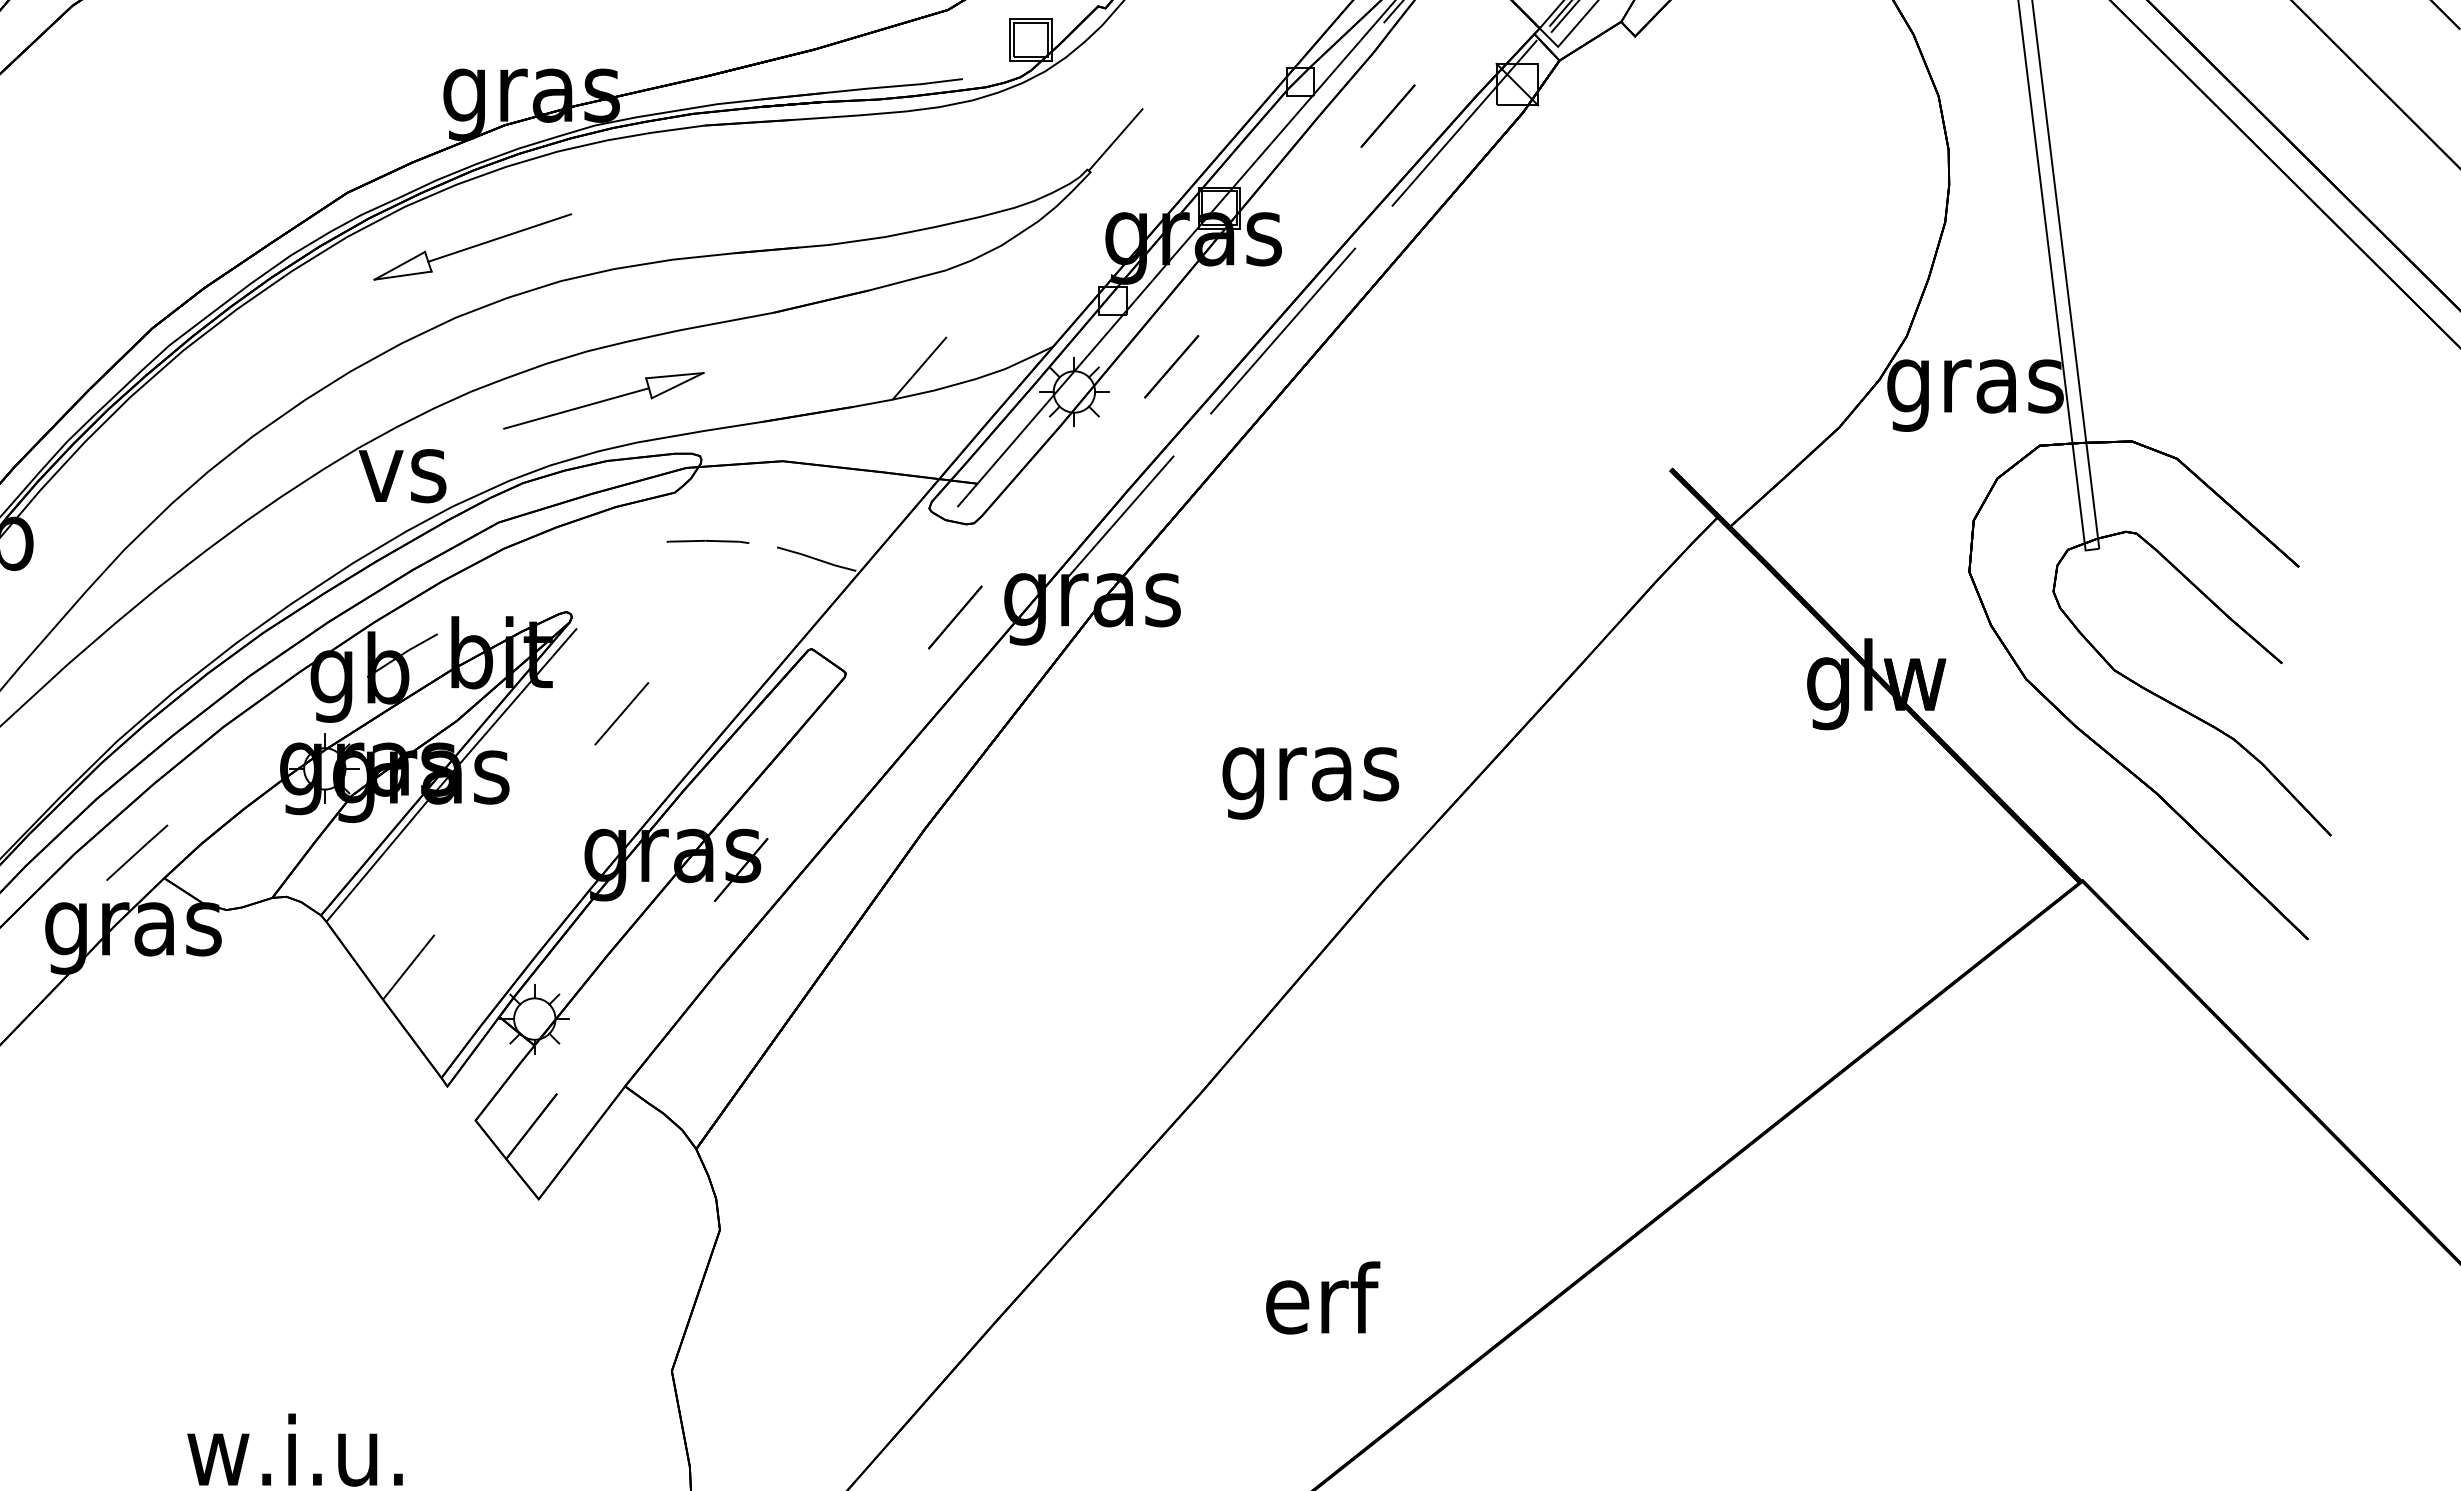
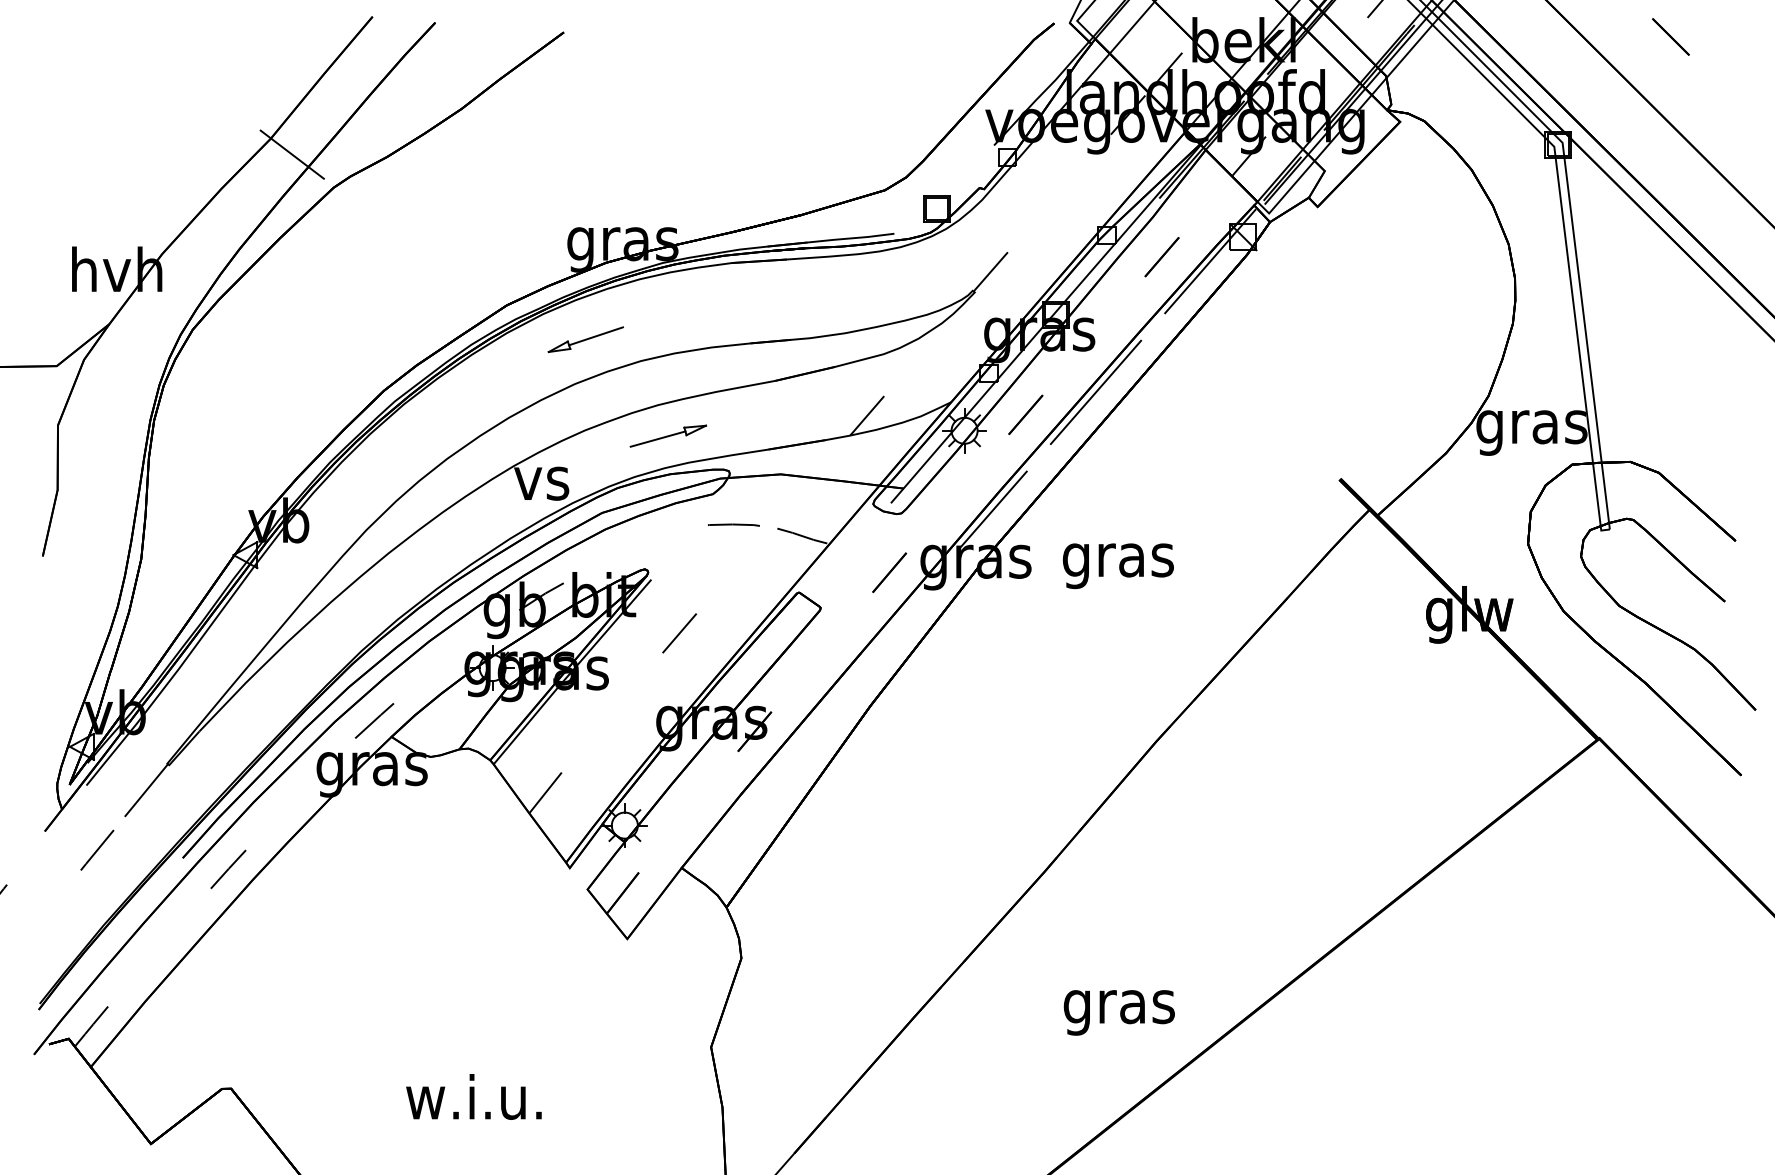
part: (472, 247) -> (585, 339), size x0.6
part: (604, 399) -> (668, 435), size x0.6
text: (1309, 783) -> (1117, 566), moved
text: (1318, 1306) -> (1118, 1006), erf -> gras

